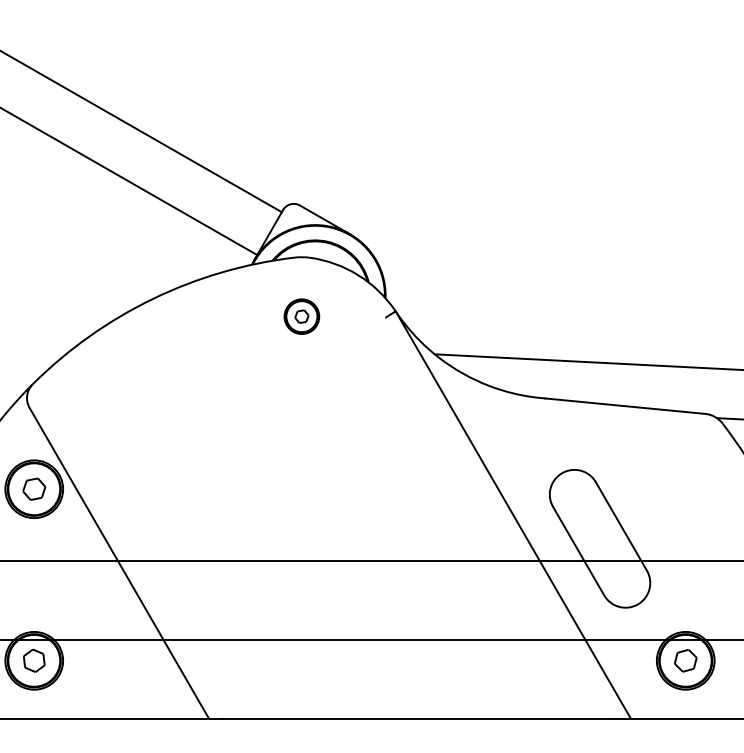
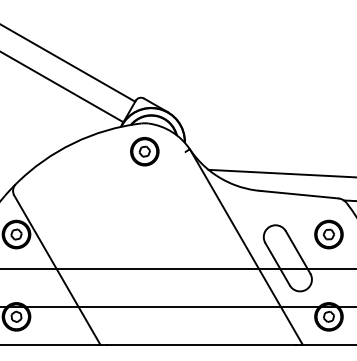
part: (301, 316) -> (144, 151), size x1.67
part: (684, 489) -> (328, 234), added

